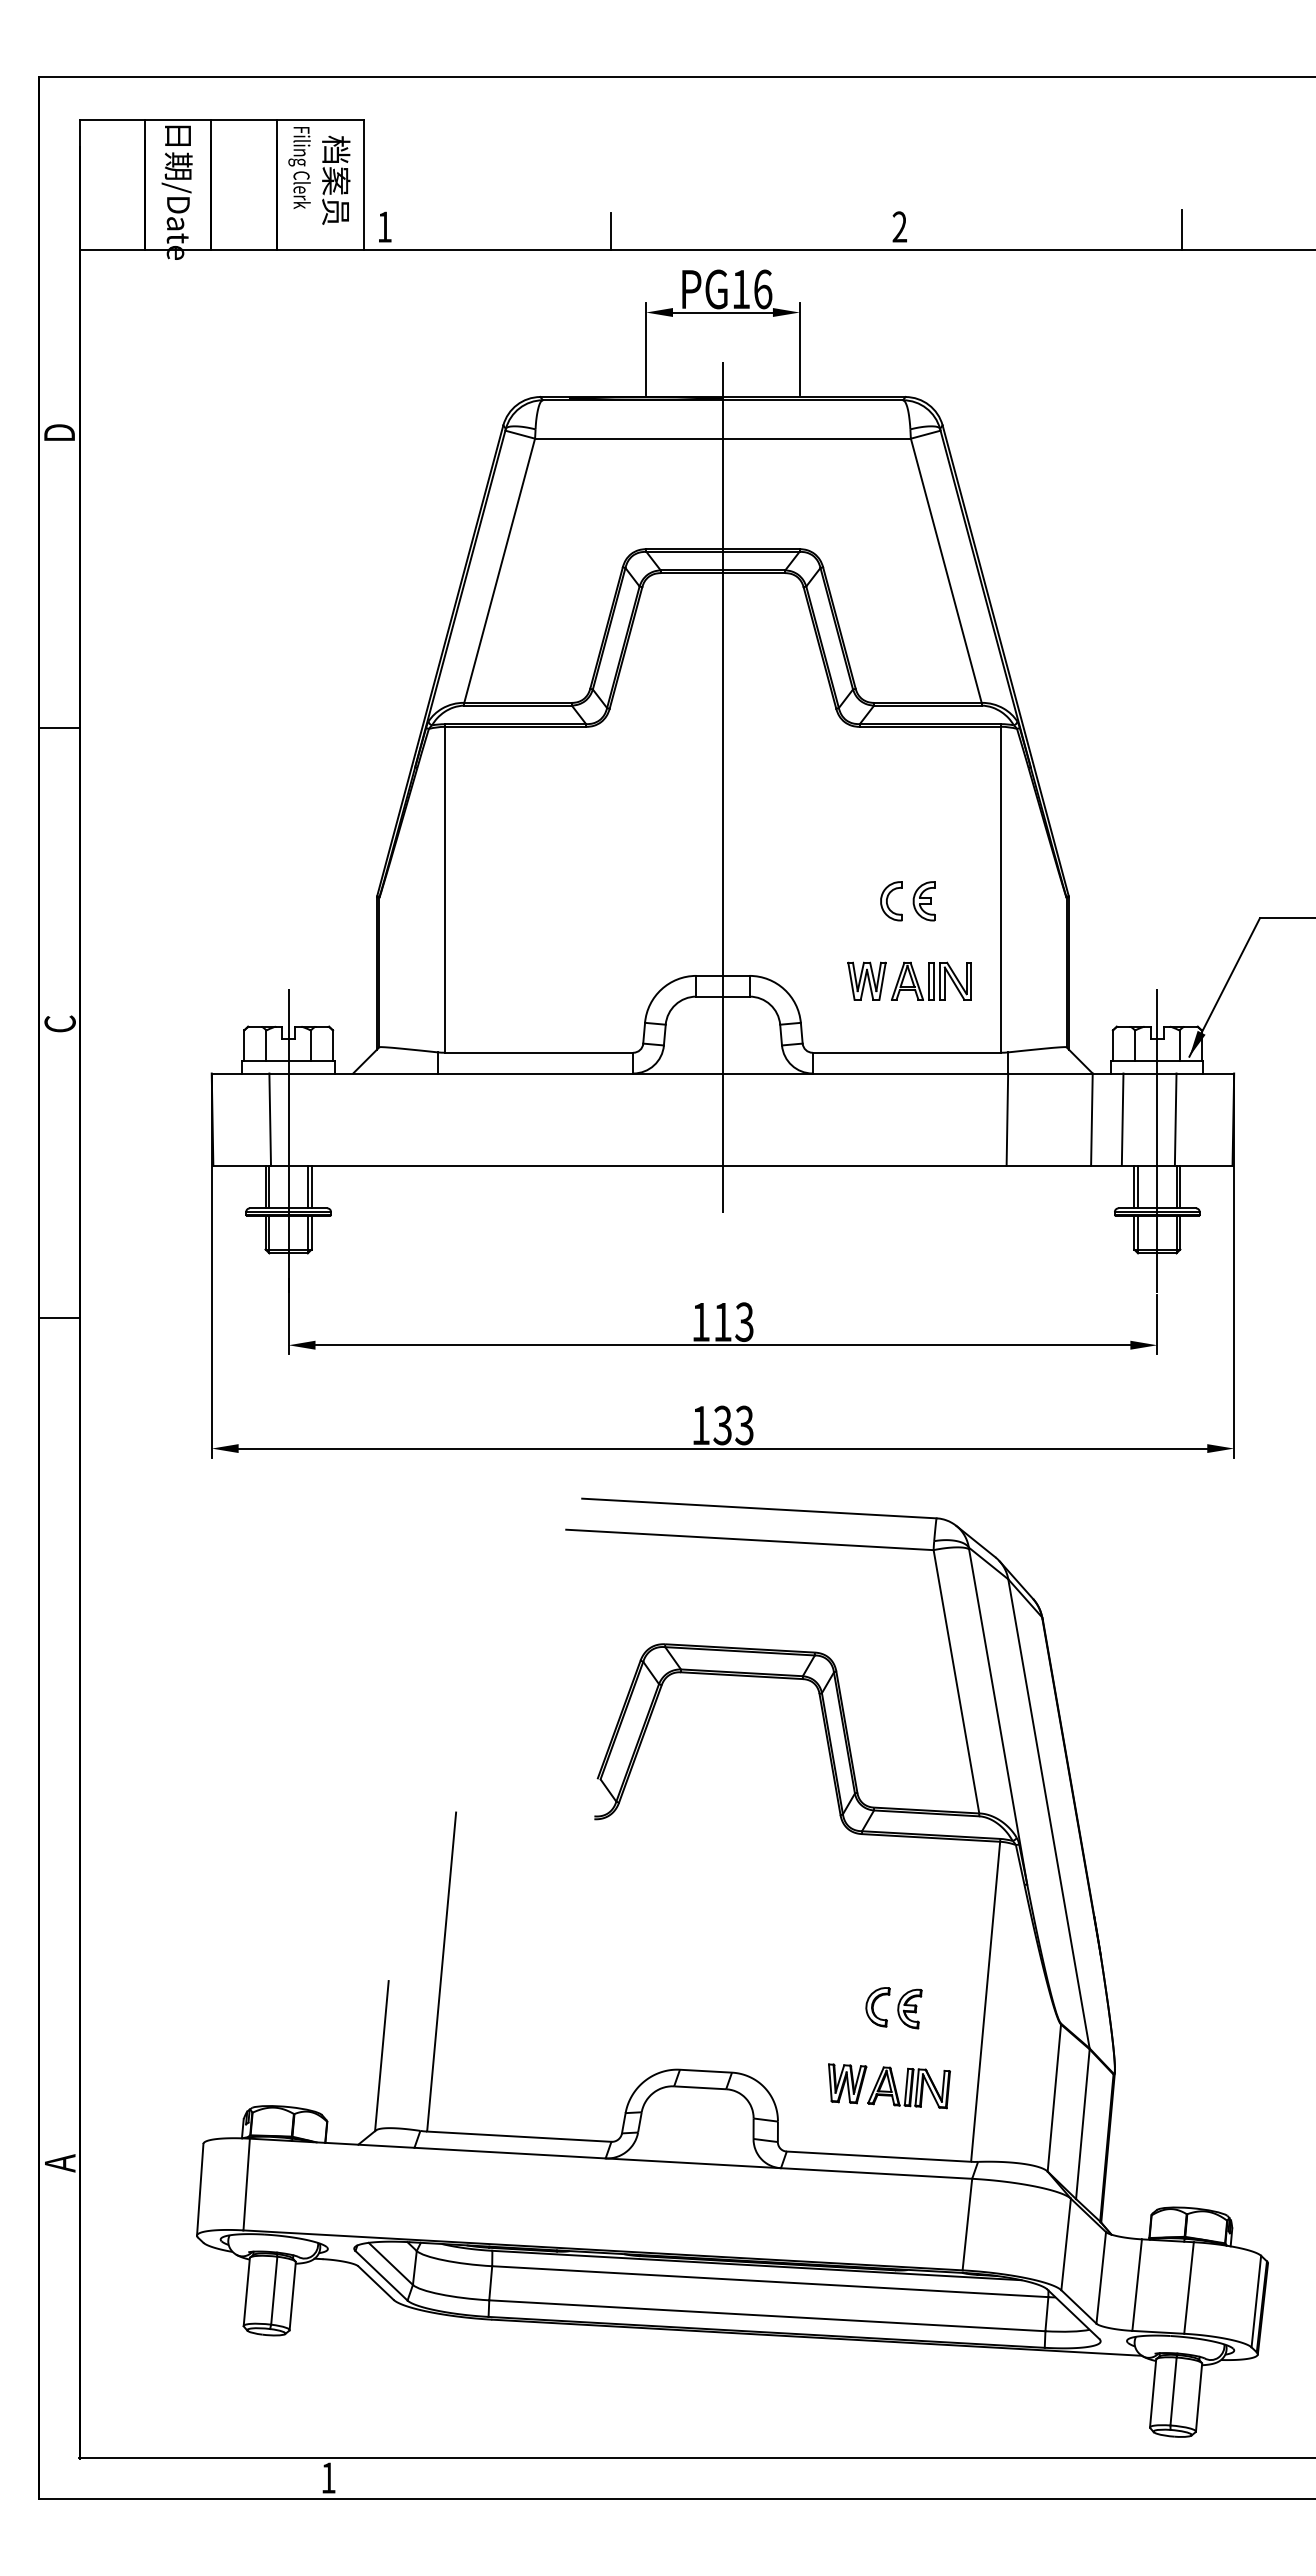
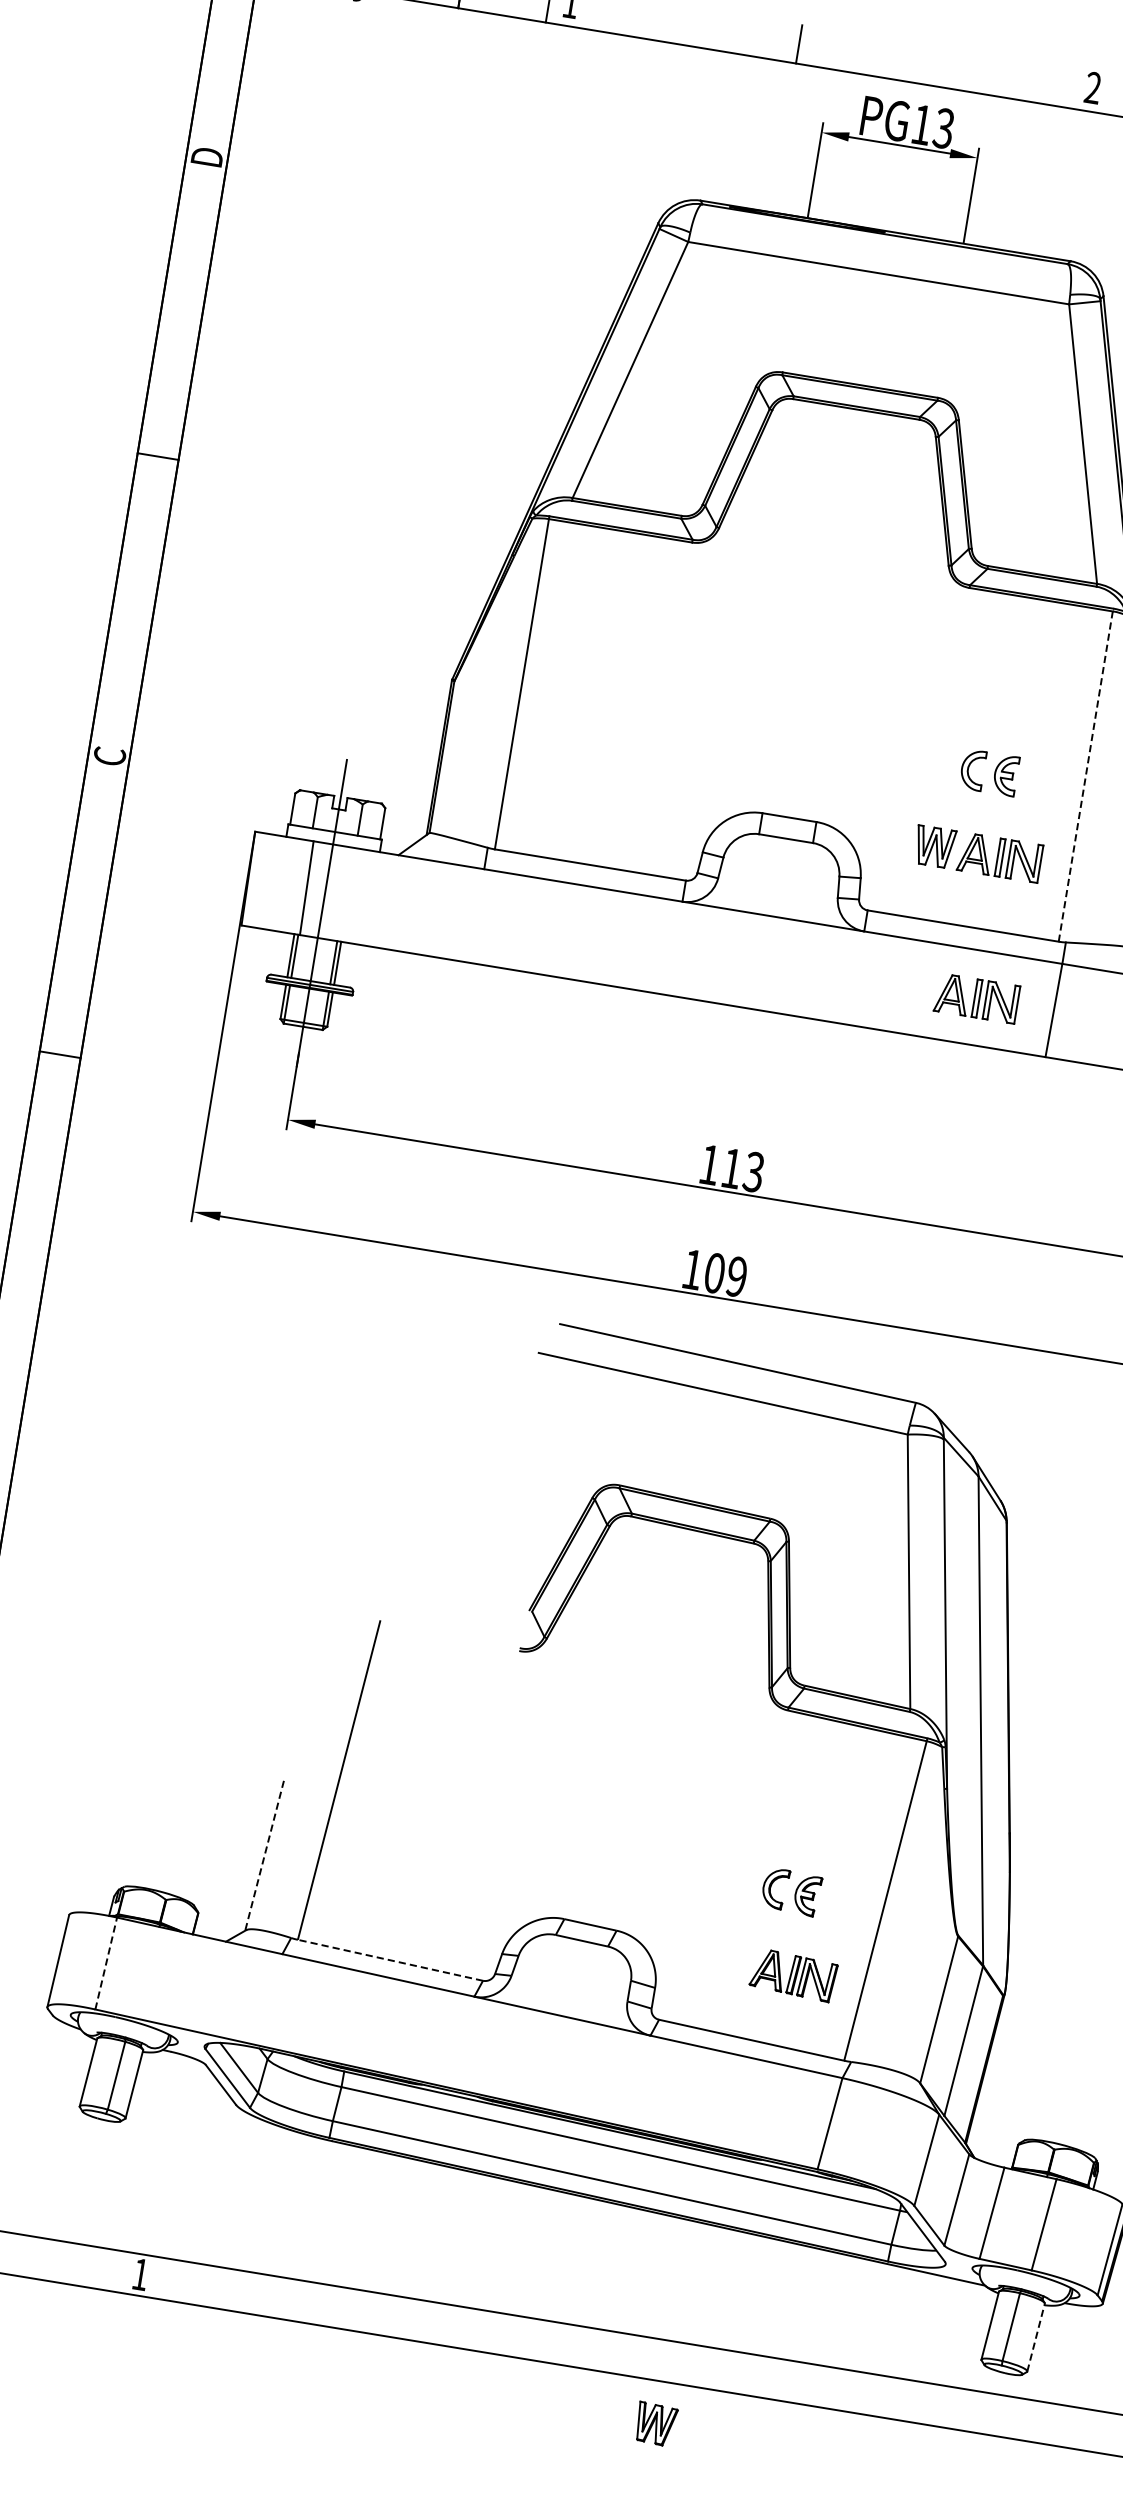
text: (762, 289) -> (943, 128), PG16 -> PG13
line: (722, 787) -> (820, 626), removed
line: (1001, 887) -> (1086, 774), solid -> dashed
part: (931, 1119) -> (977, 997), added
text: (733, 1425) -> (725, 1275), 133 -> 109
line: (381, 2056) -> (264, 1856), solid -> dashed
part: (847, 2083) -> (656, 2424), moved
line: (518, 2136) -> (389, 1959), solid -> dashed
line: (246, 2184) -> (106, 1963), solid -> dashed
line: (1199, 2397) -> (1036, 2337), solid -> dashed

